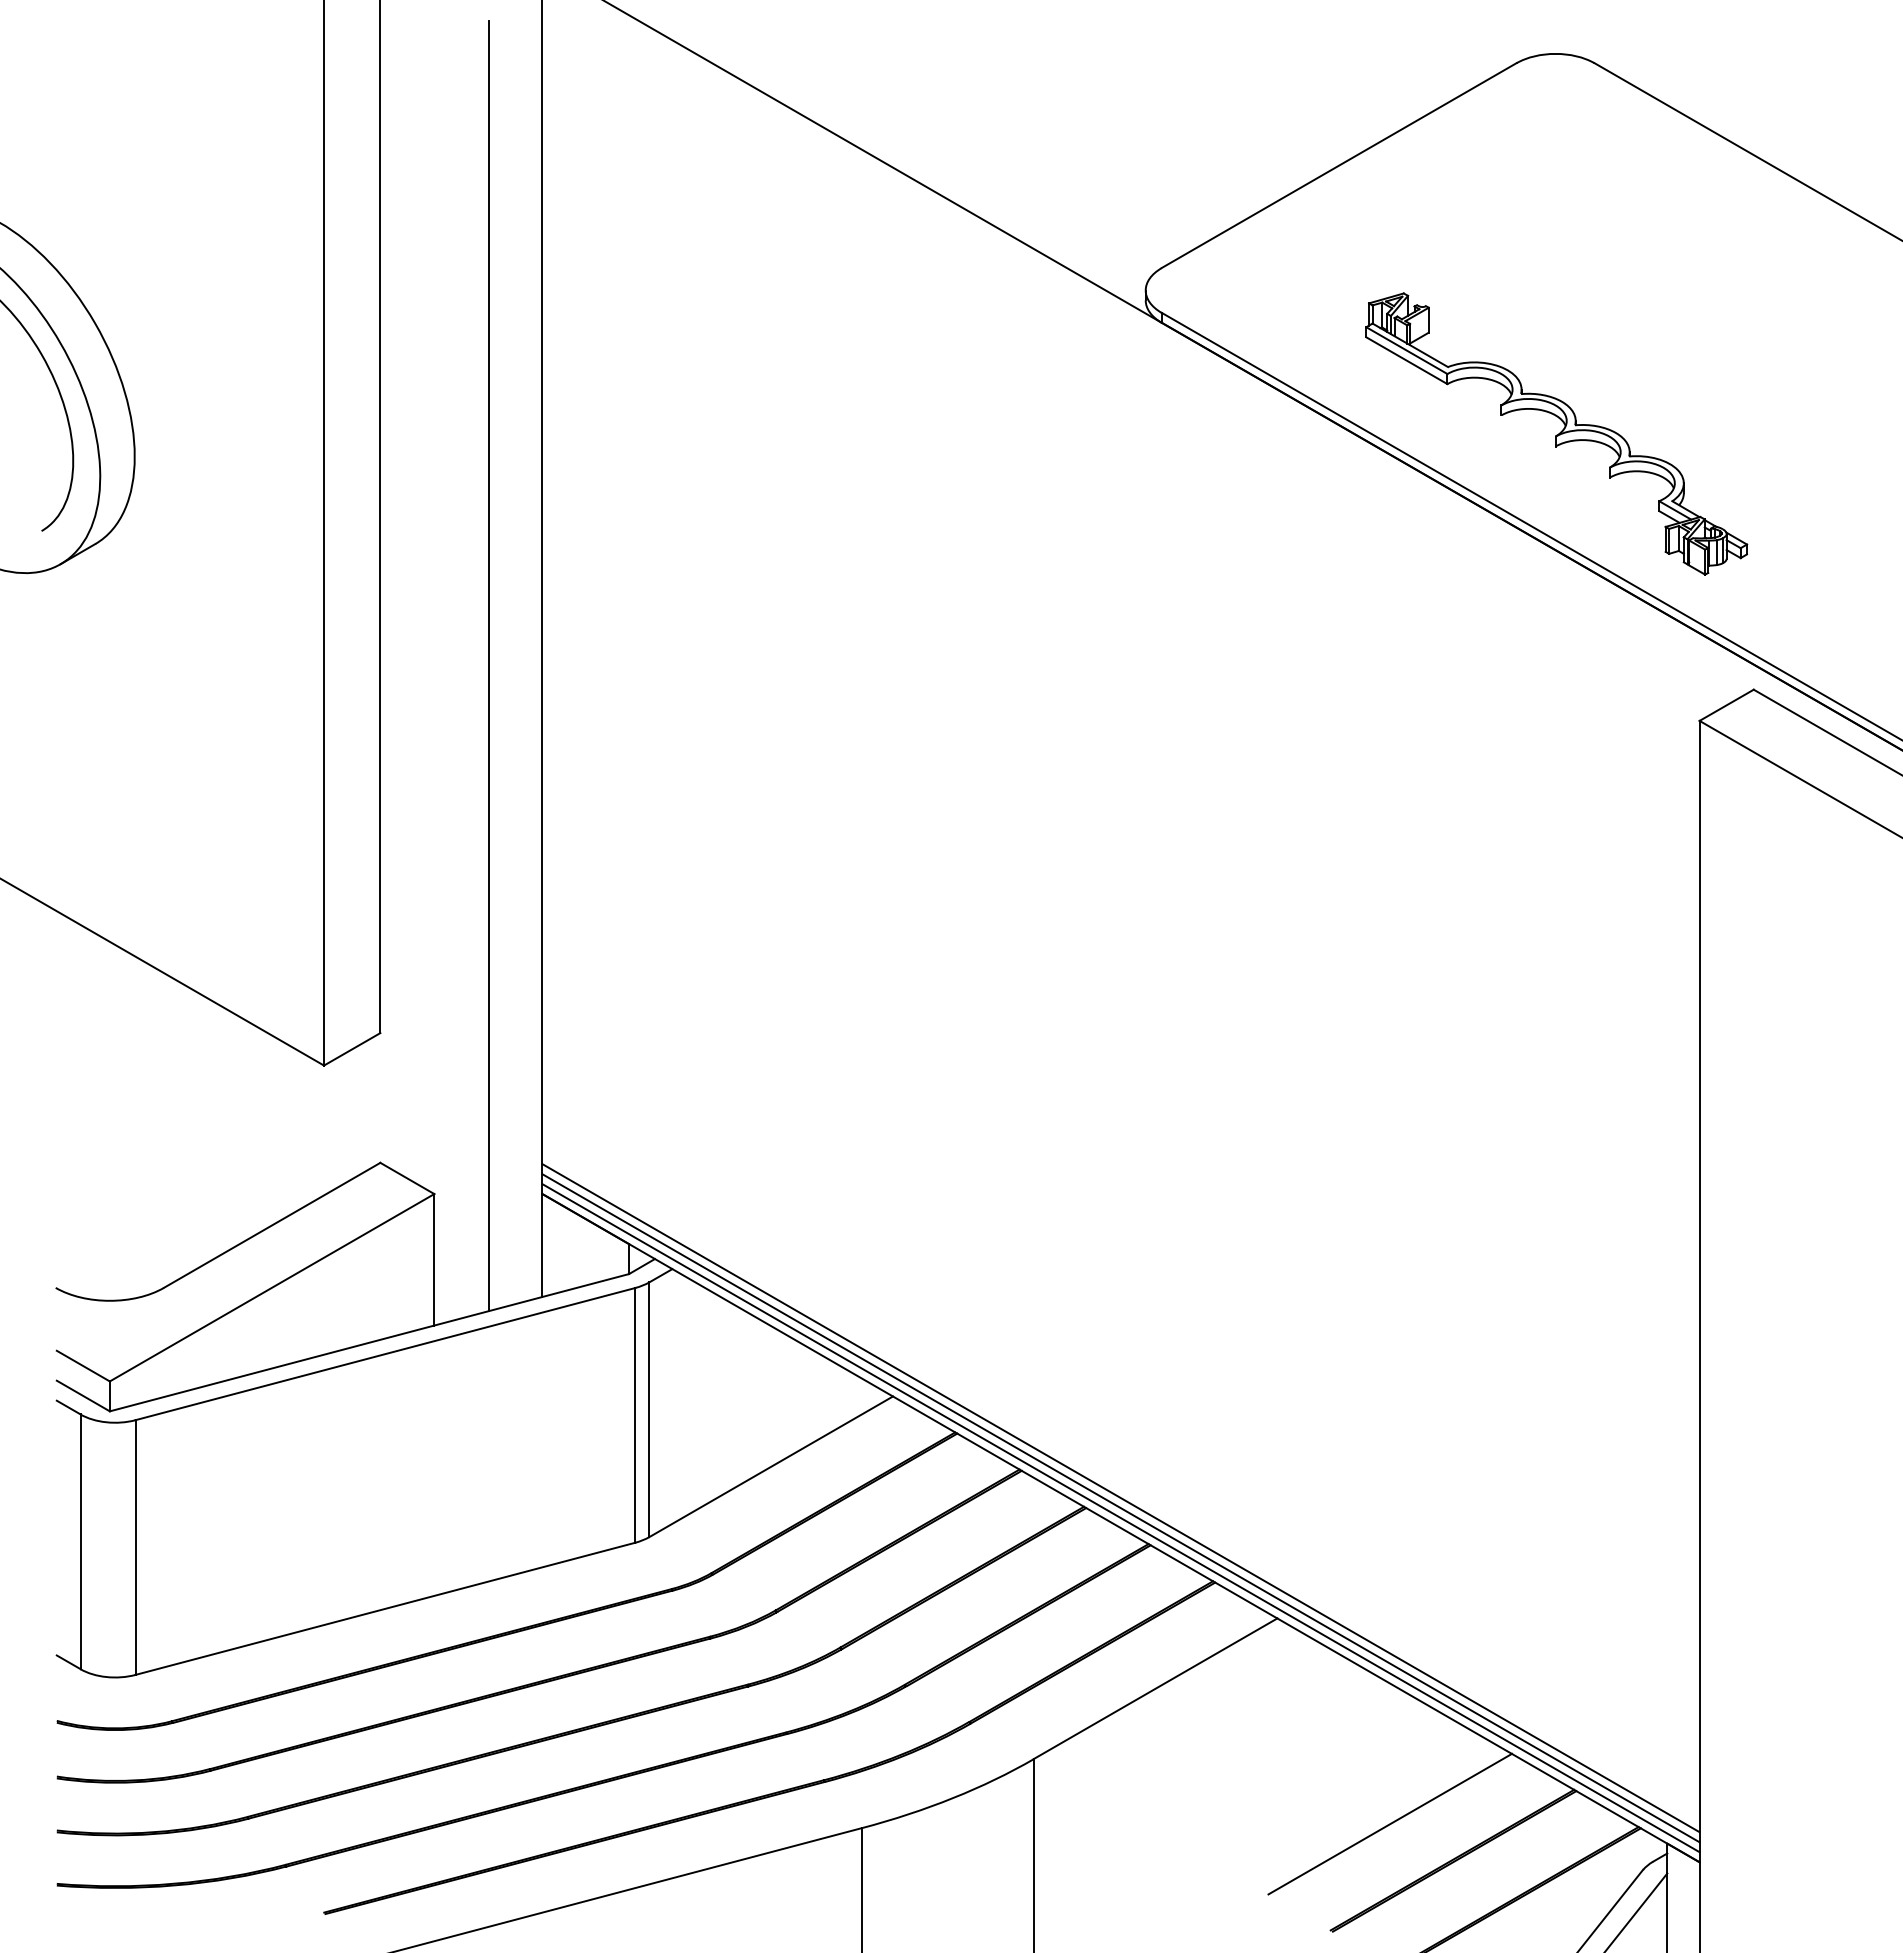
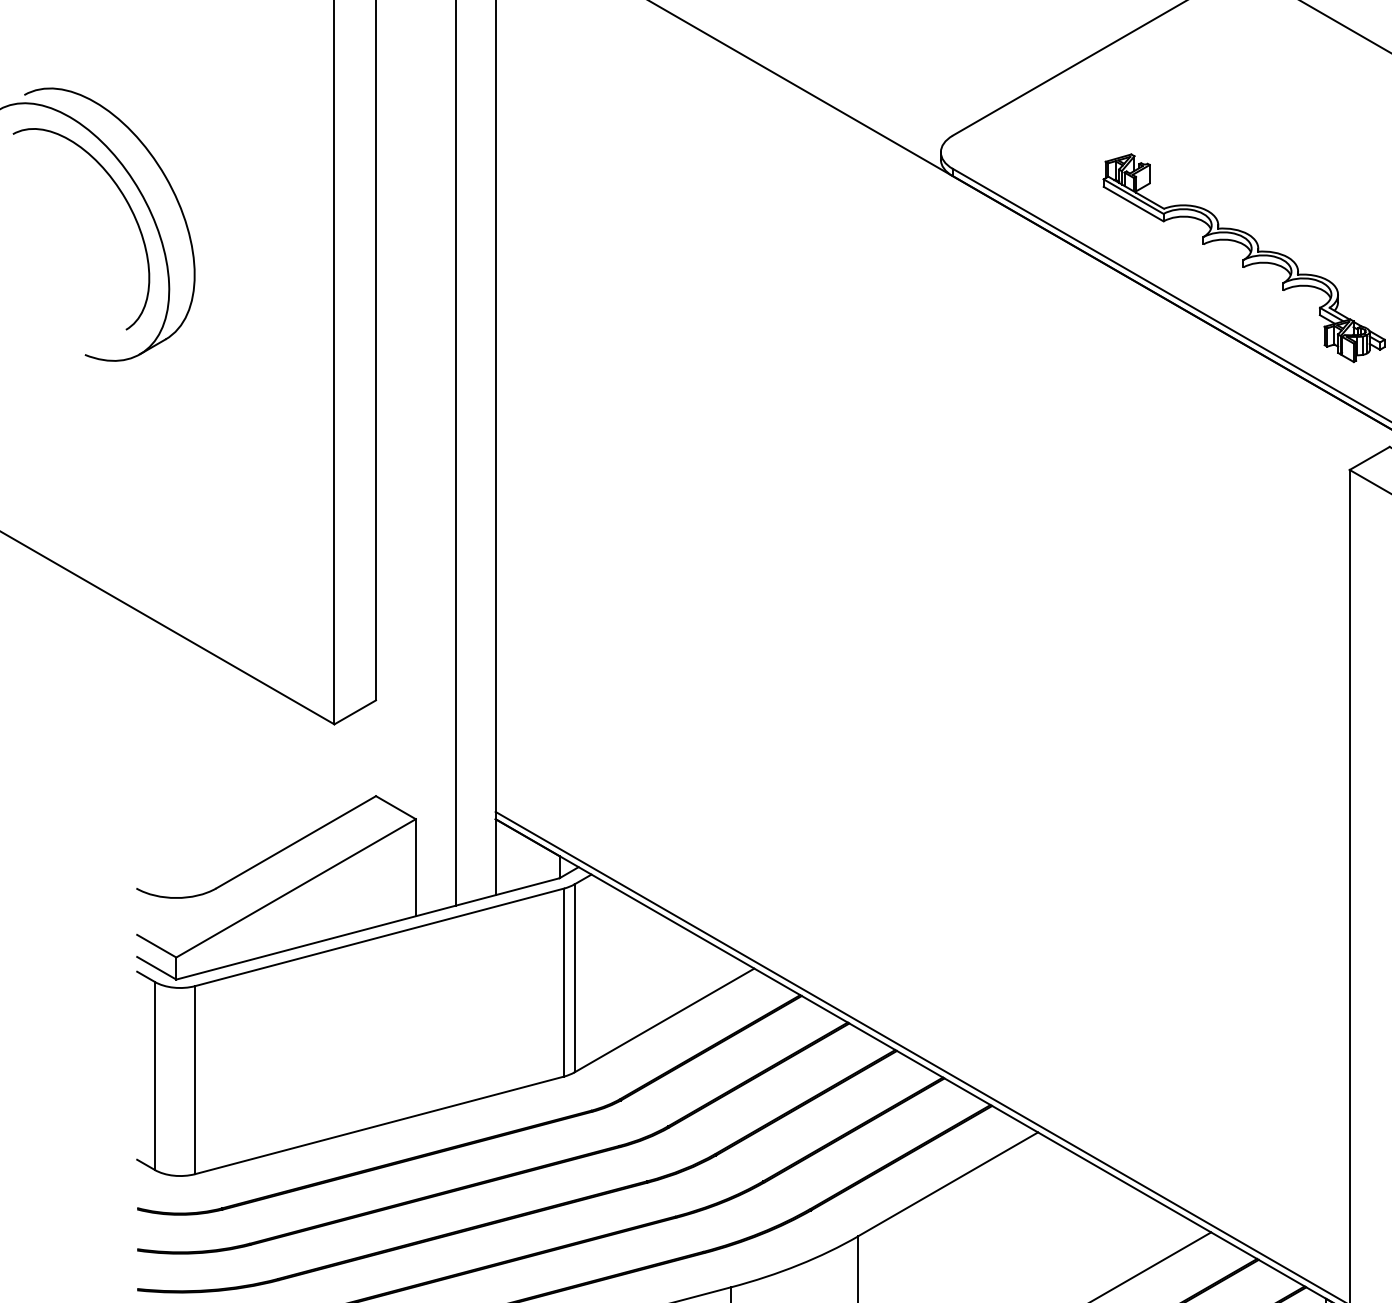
line: (1120, 1498) -> (922, 1043), removed
line: (1120, 1508) -> (922, 1051), removed

